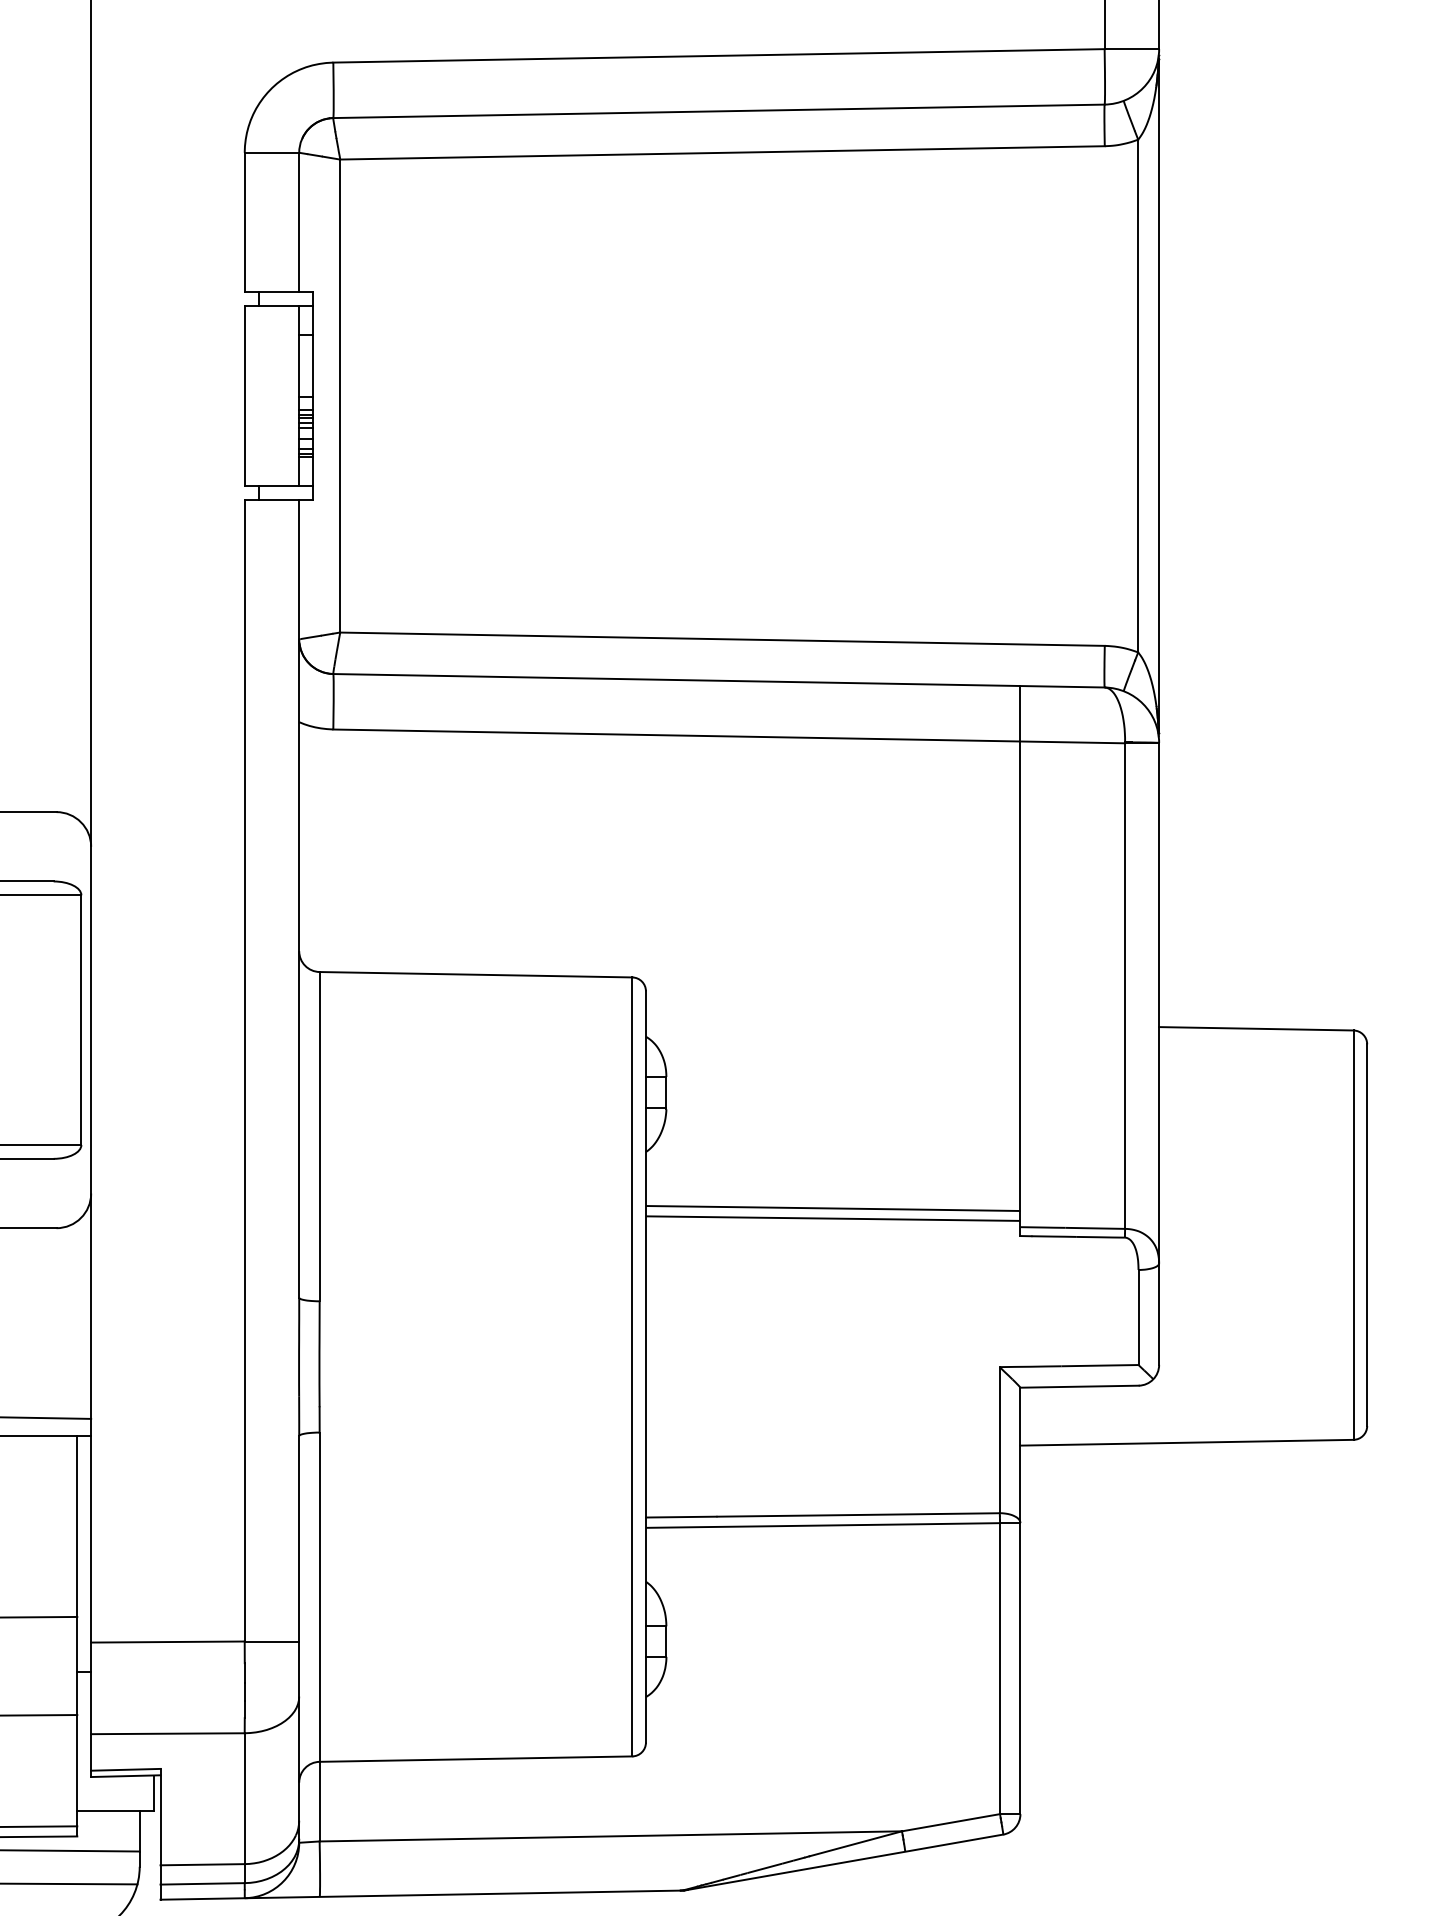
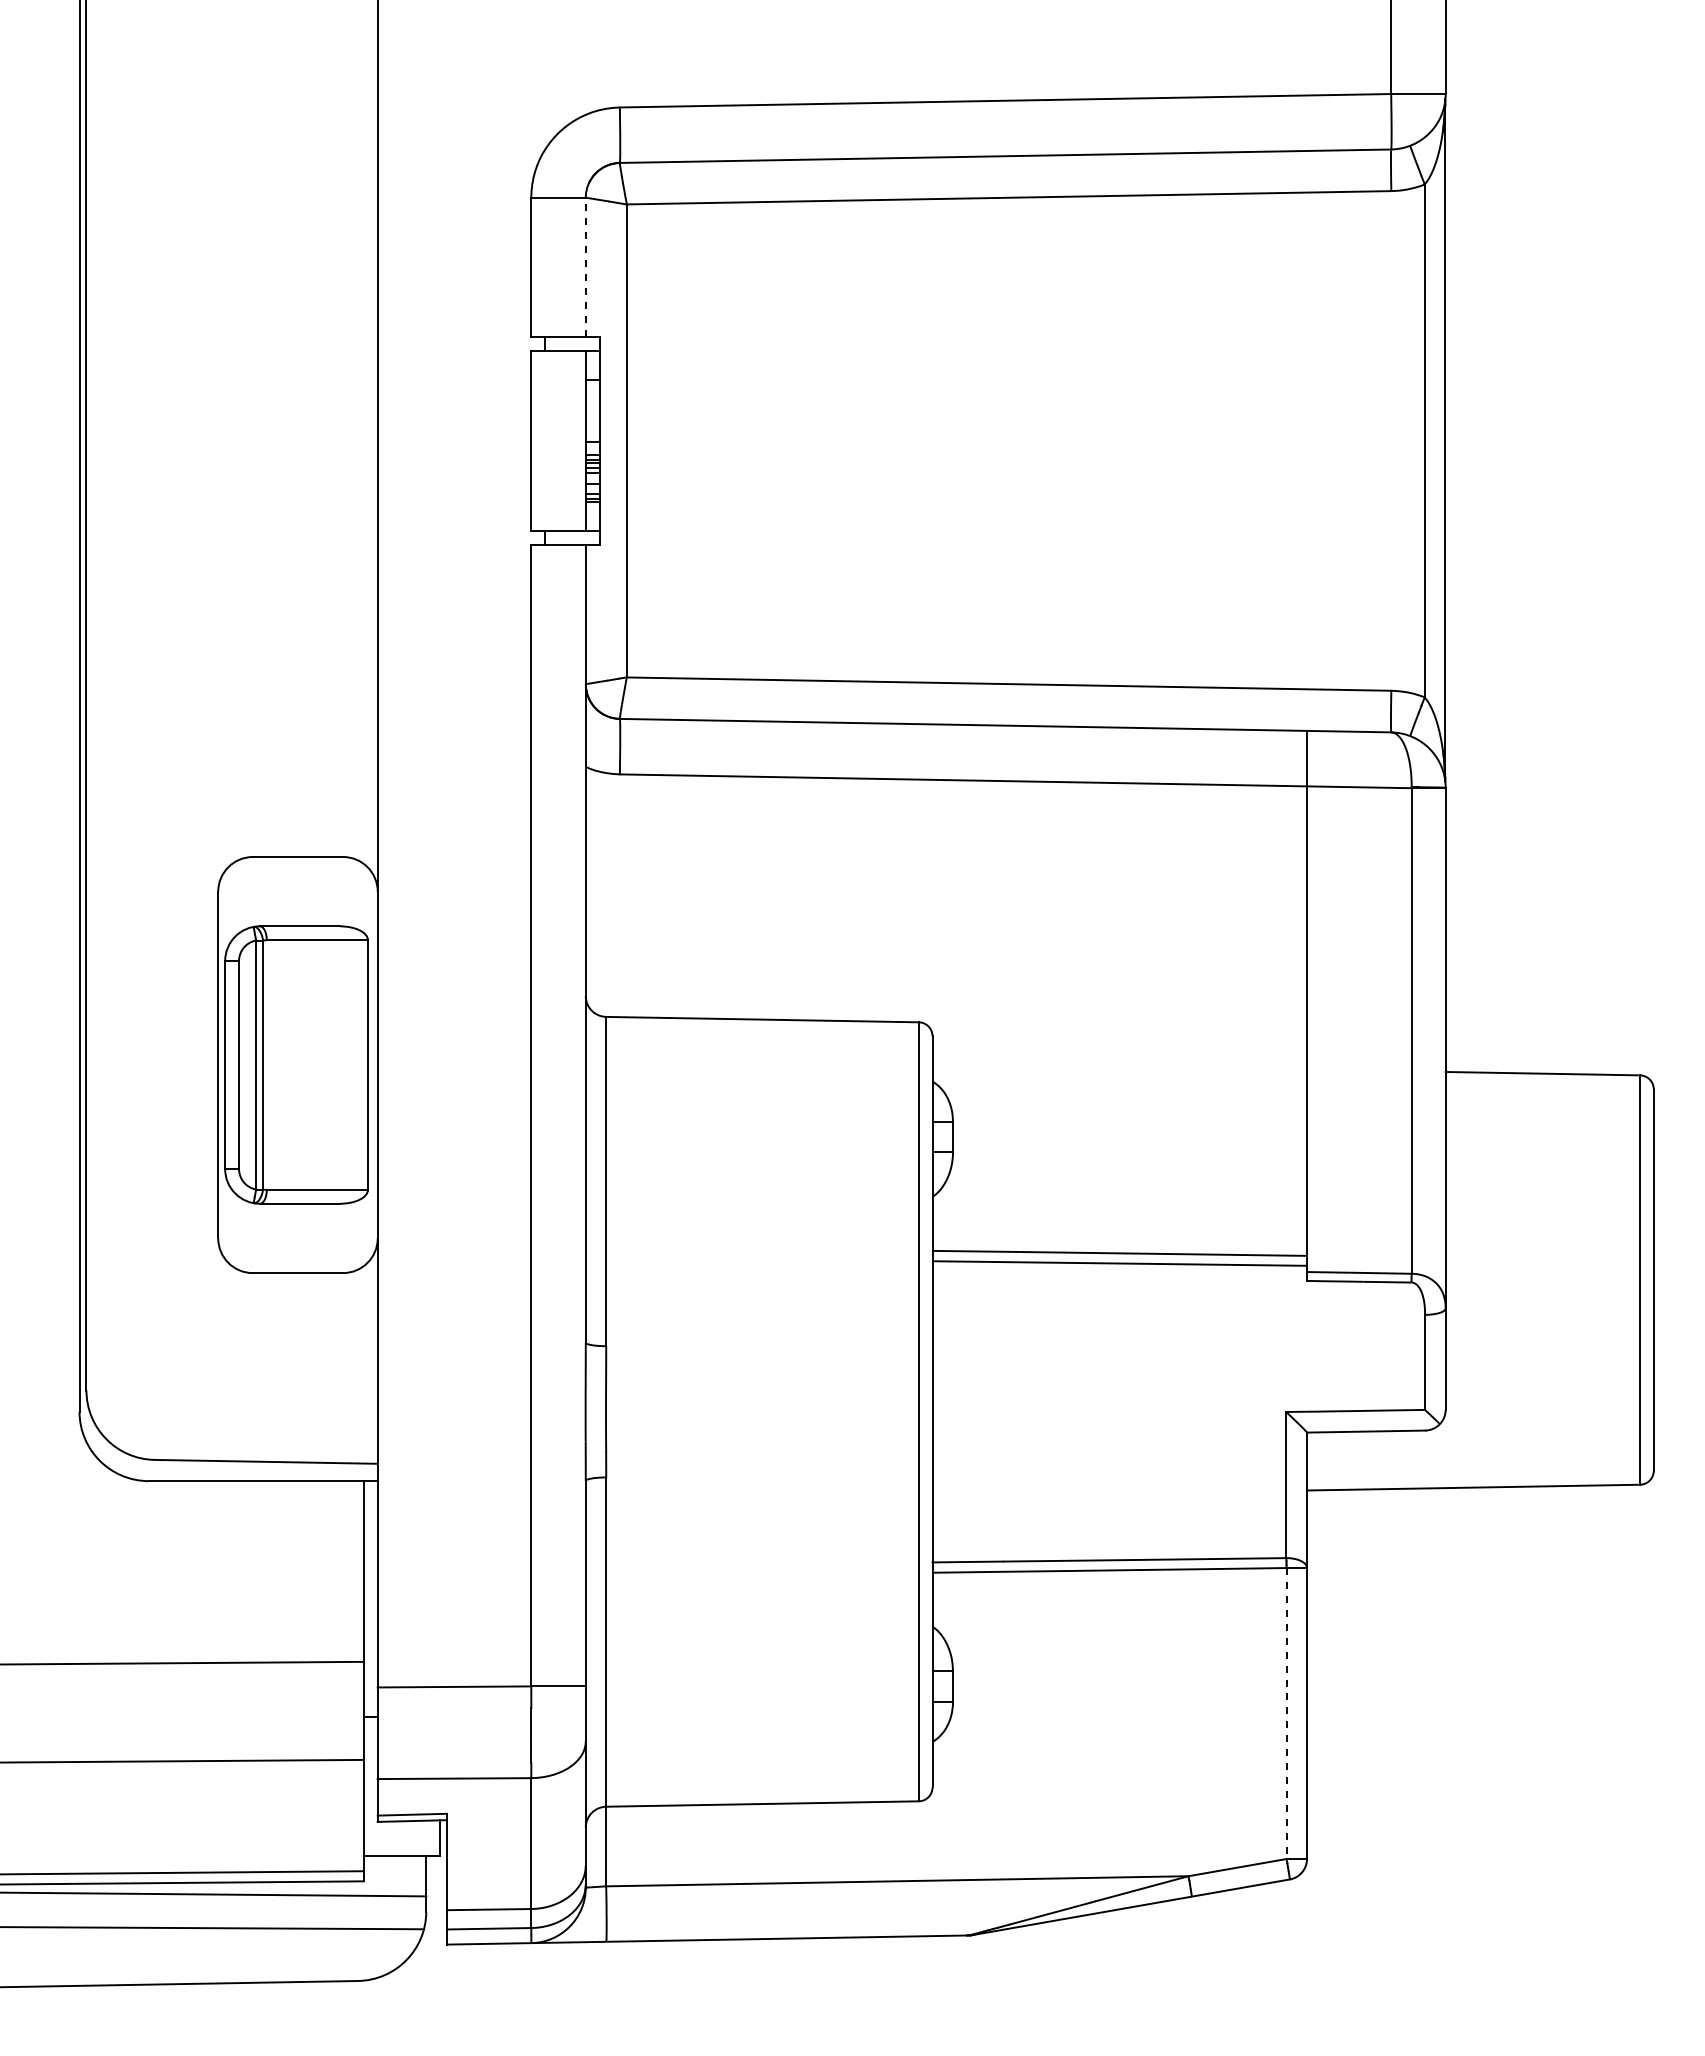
line: (298, 222) -> (585, 267), solid -> dashed
line: (999, 1669) -> (1286, 1714), solid -> dashed

